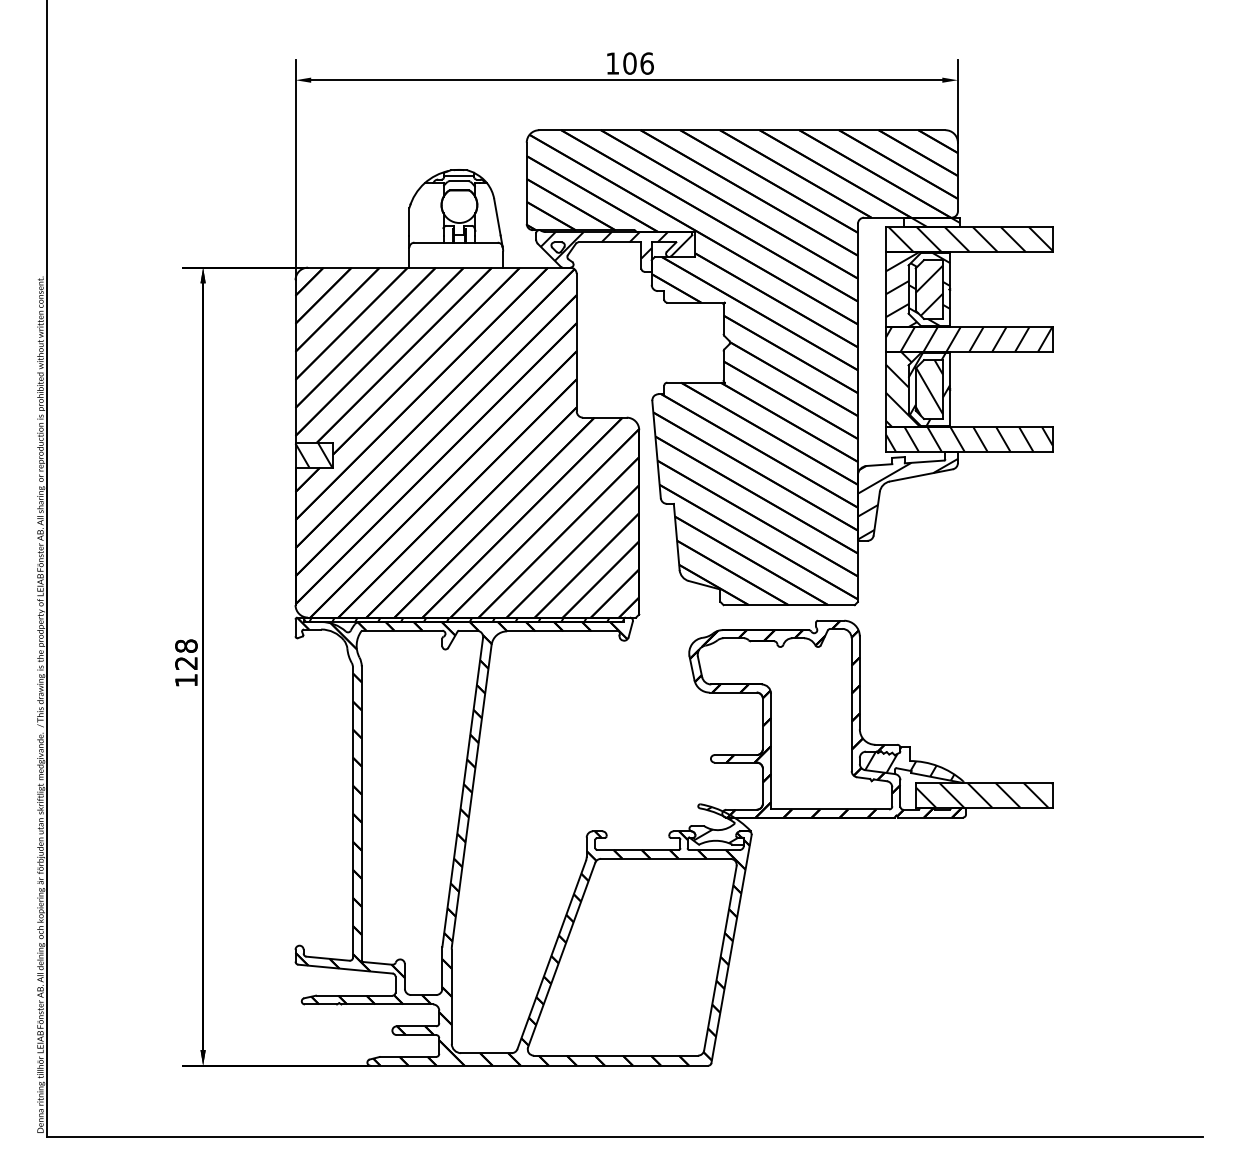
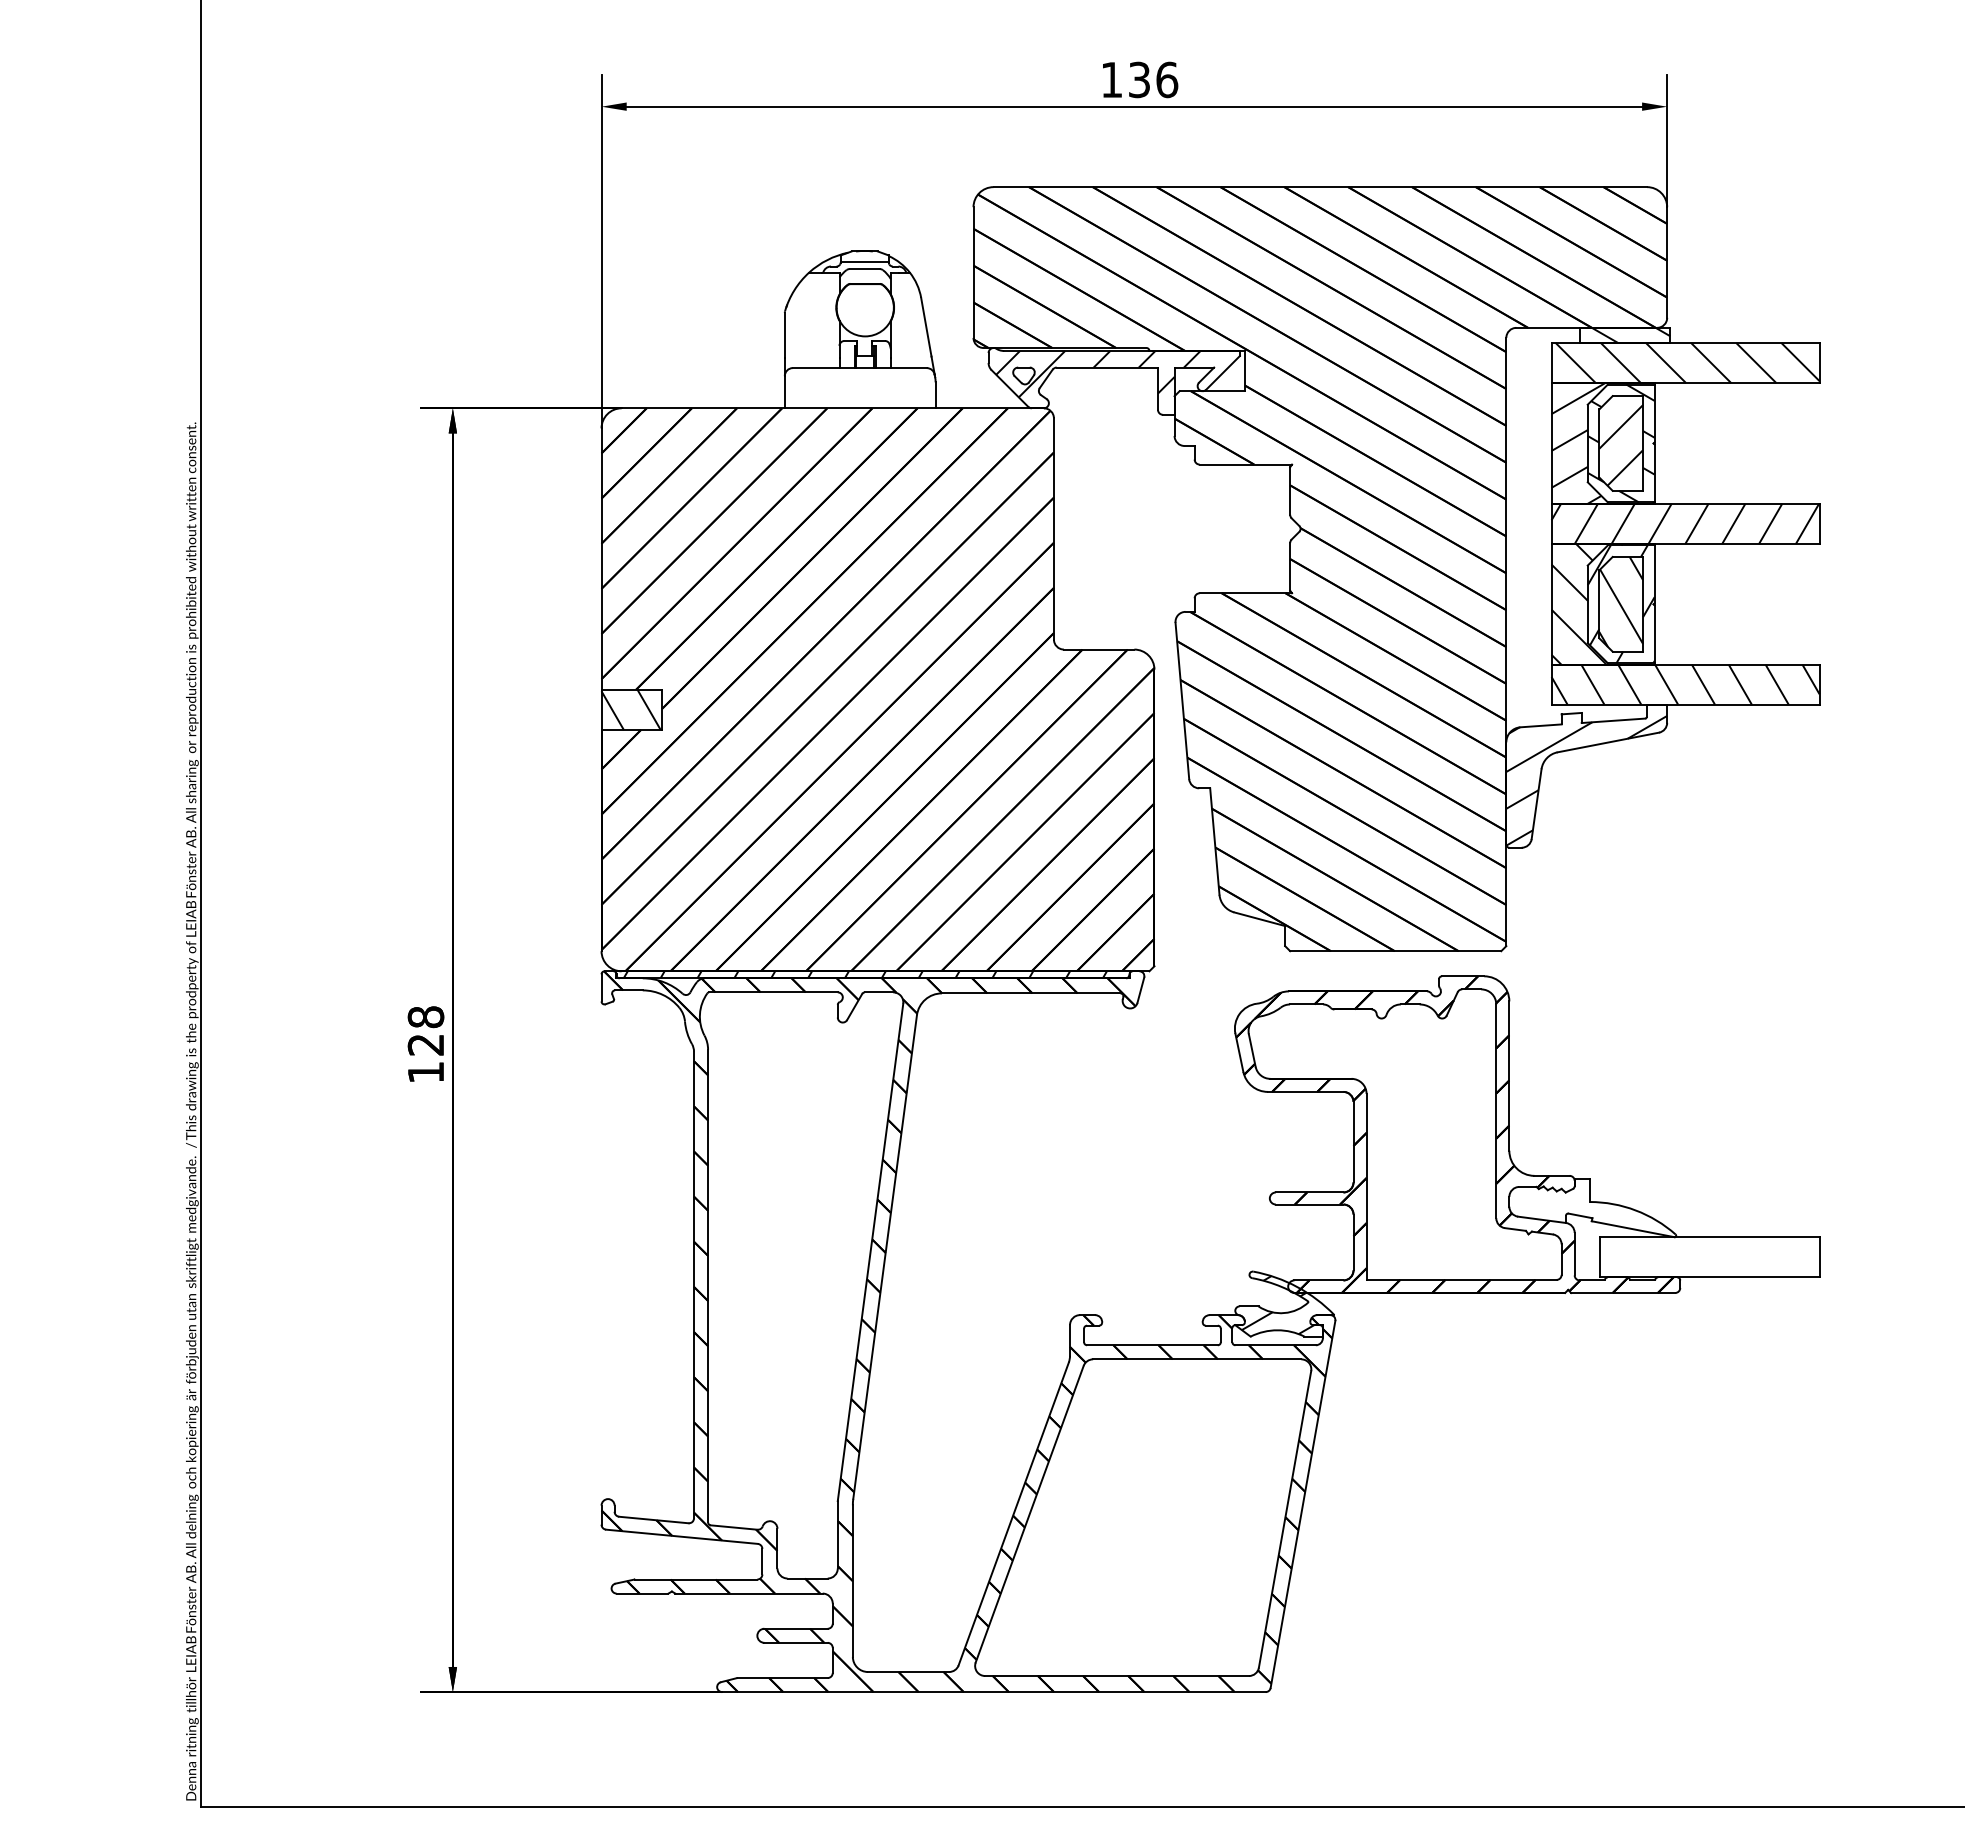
text: (629, 63) -> (1138, 79), 106 -> 136
hatch: (909, 763) -> (1589, 1205), removed
hatch: (984, 794) -> (1709, 1255), removed

